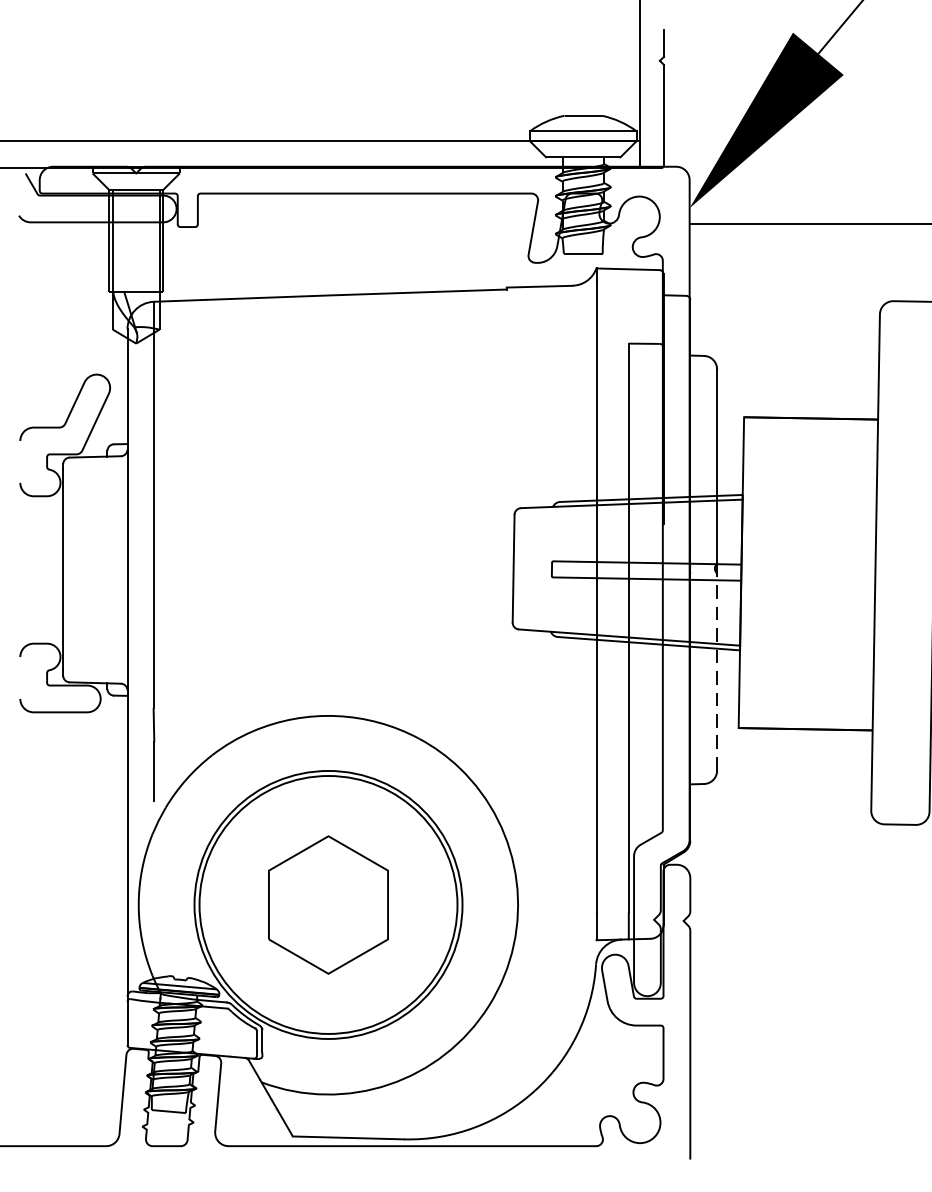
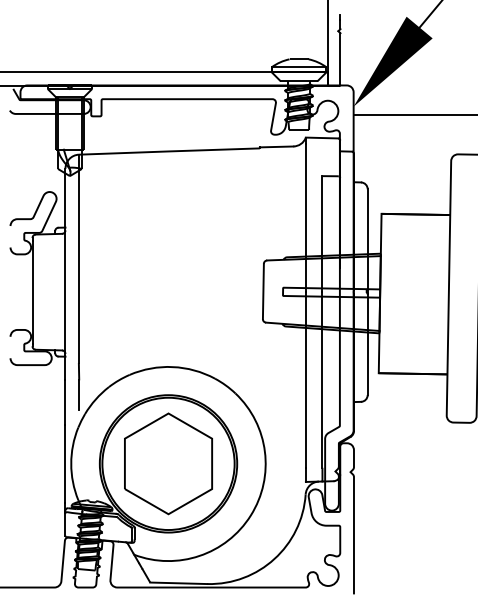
line: (716, 672) -> (367, 344), dashed -> solid
part: (328, 904) -> (168, 463), size x1.43

